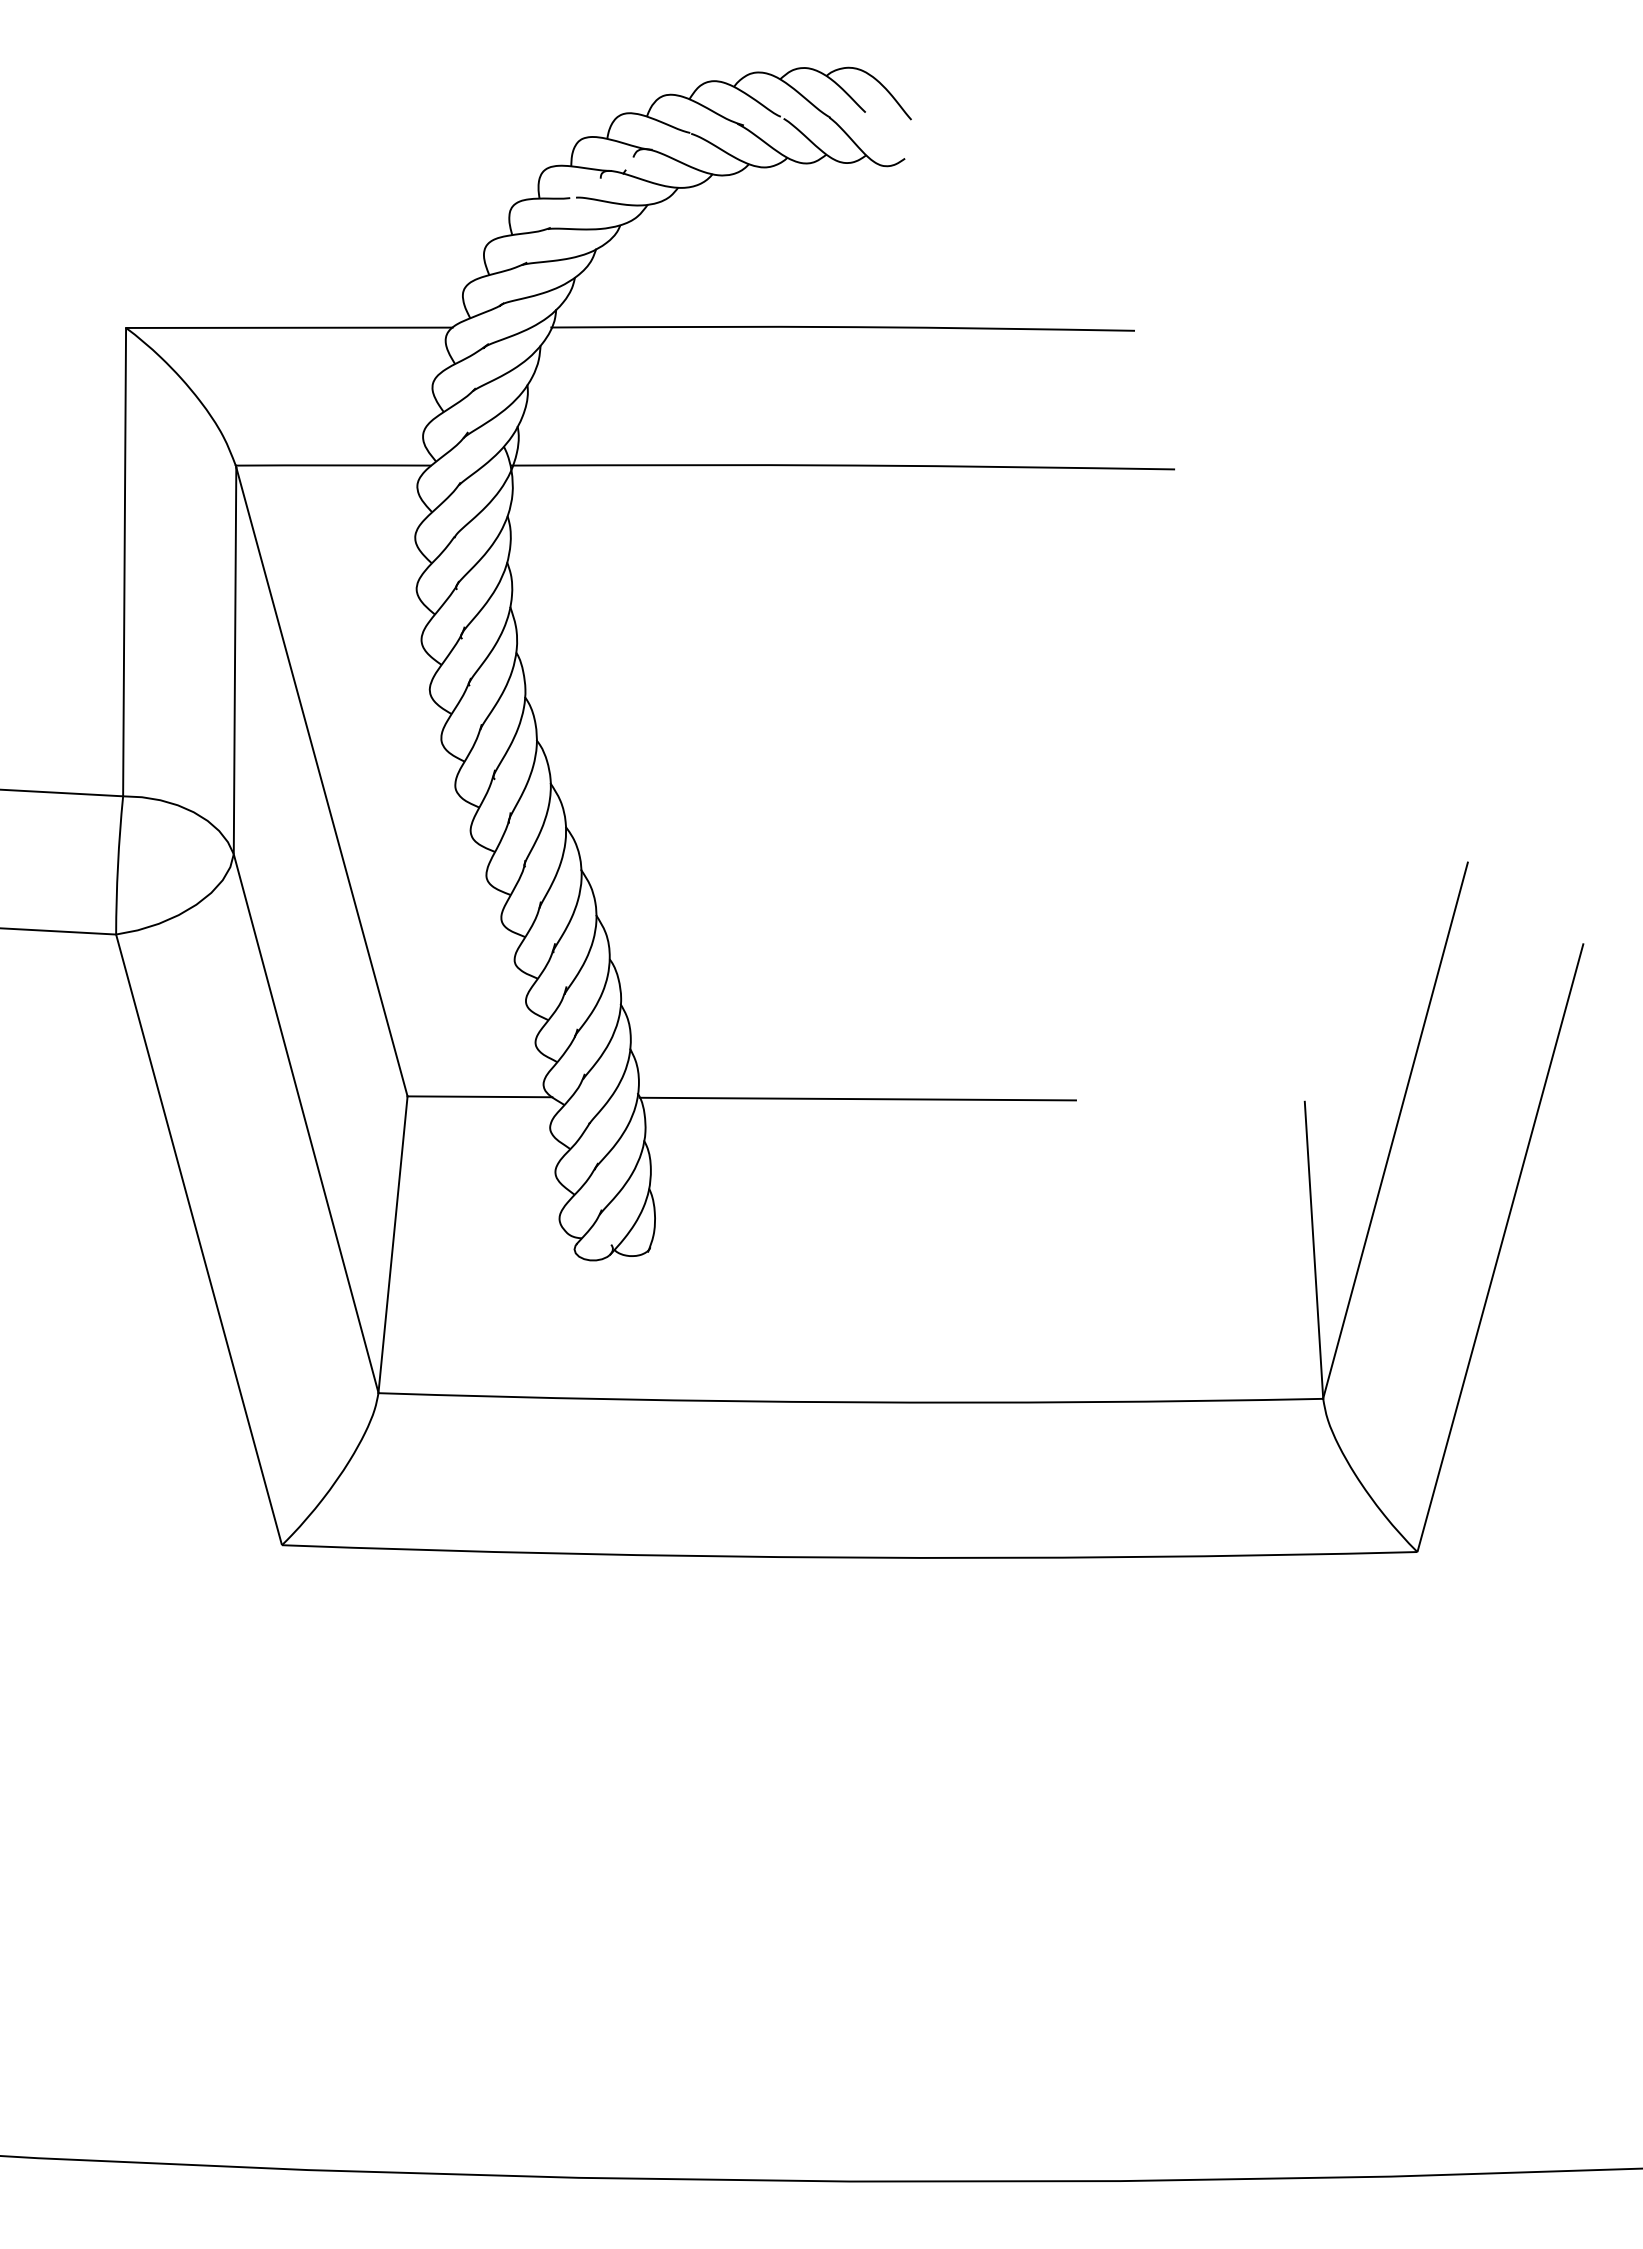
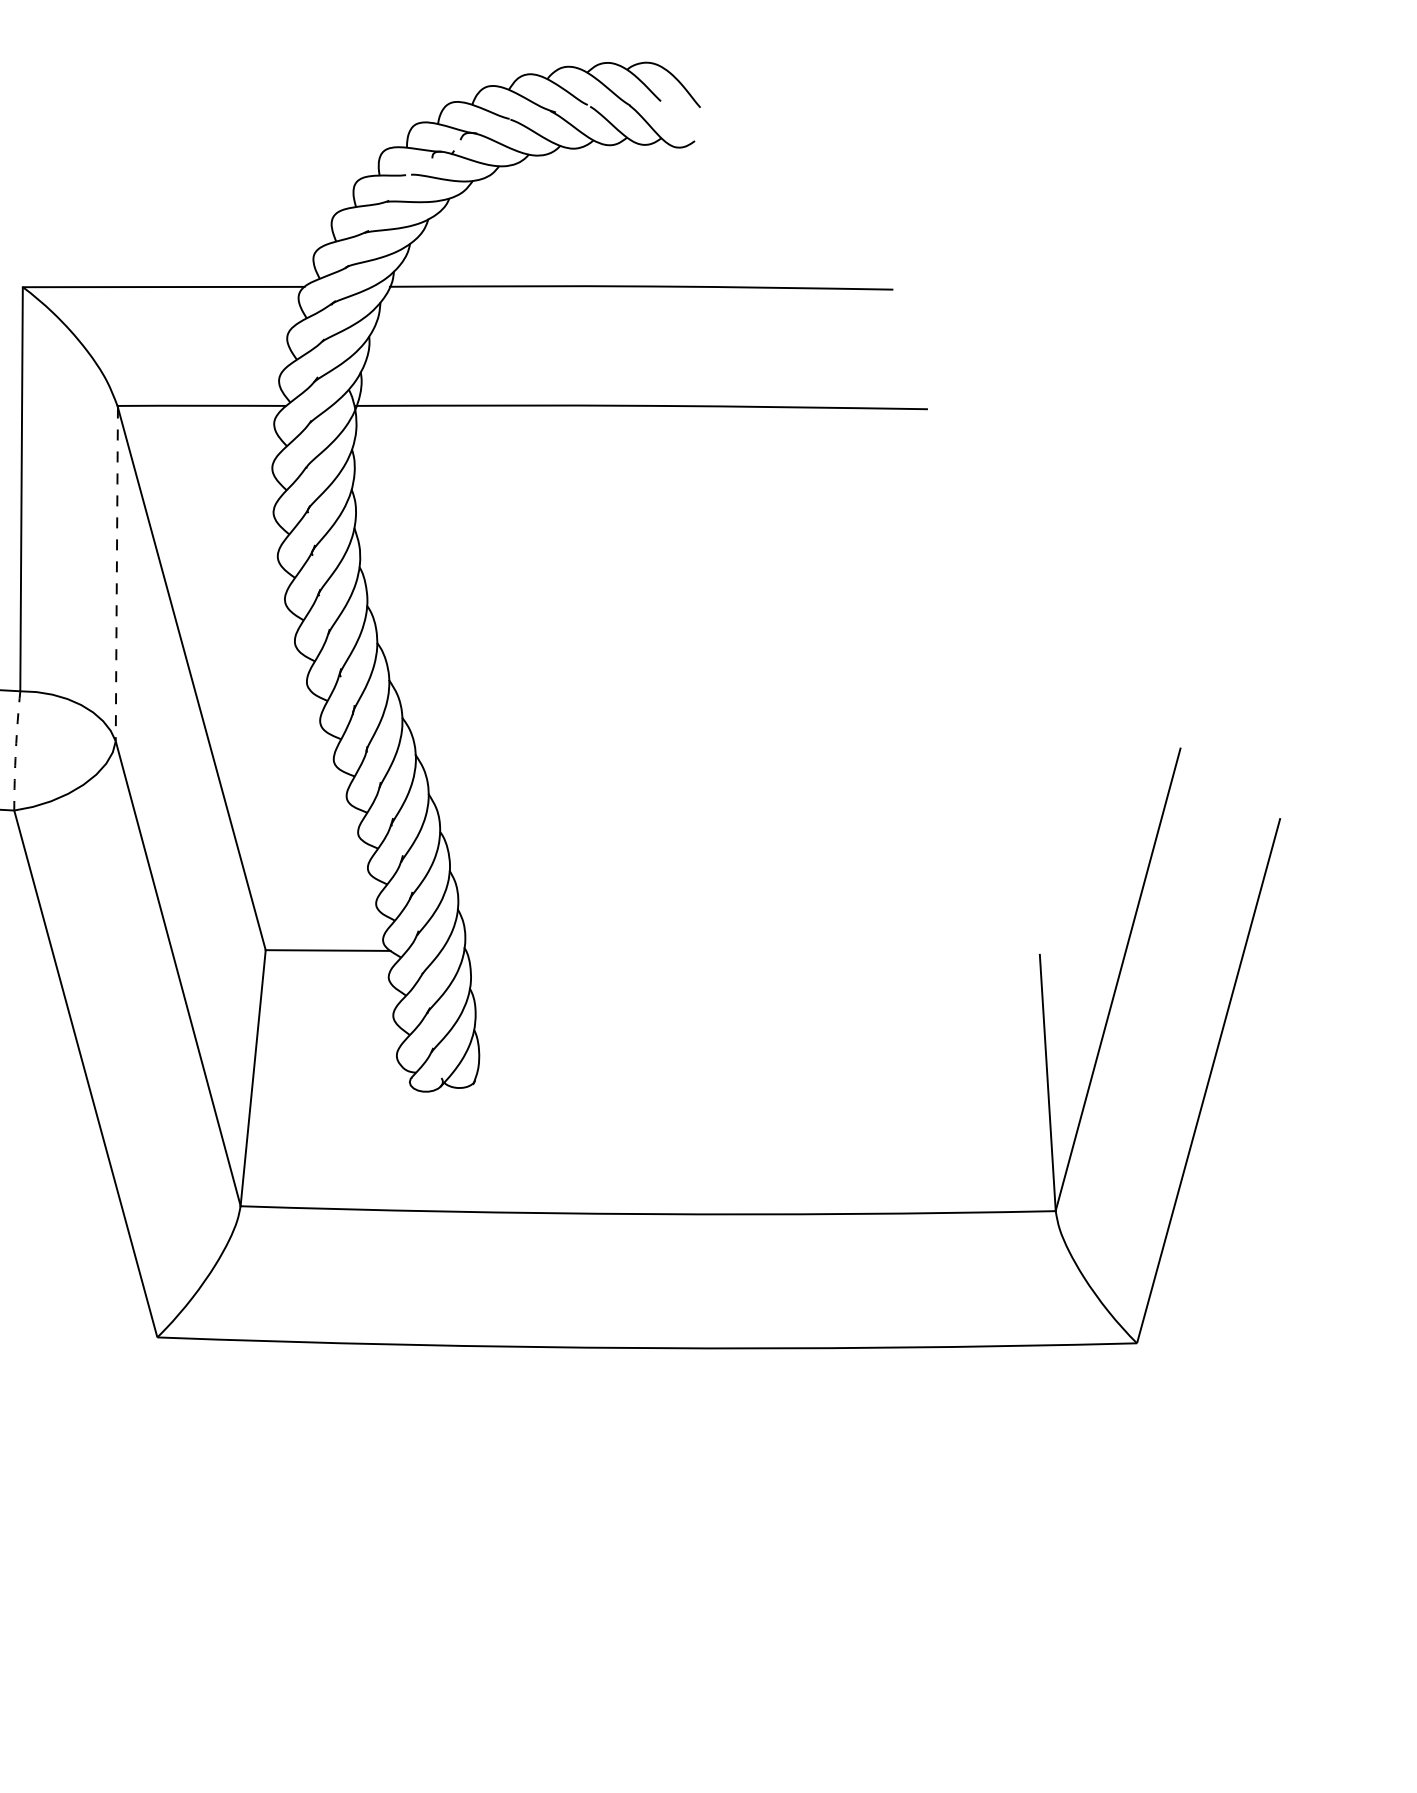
line: (235, 661) -> (117, 574), solid -> dashed
arc: (118, 865) -> (16, 750), solid -> dashed
line: (857, 1098) -> (653, 952), removed

